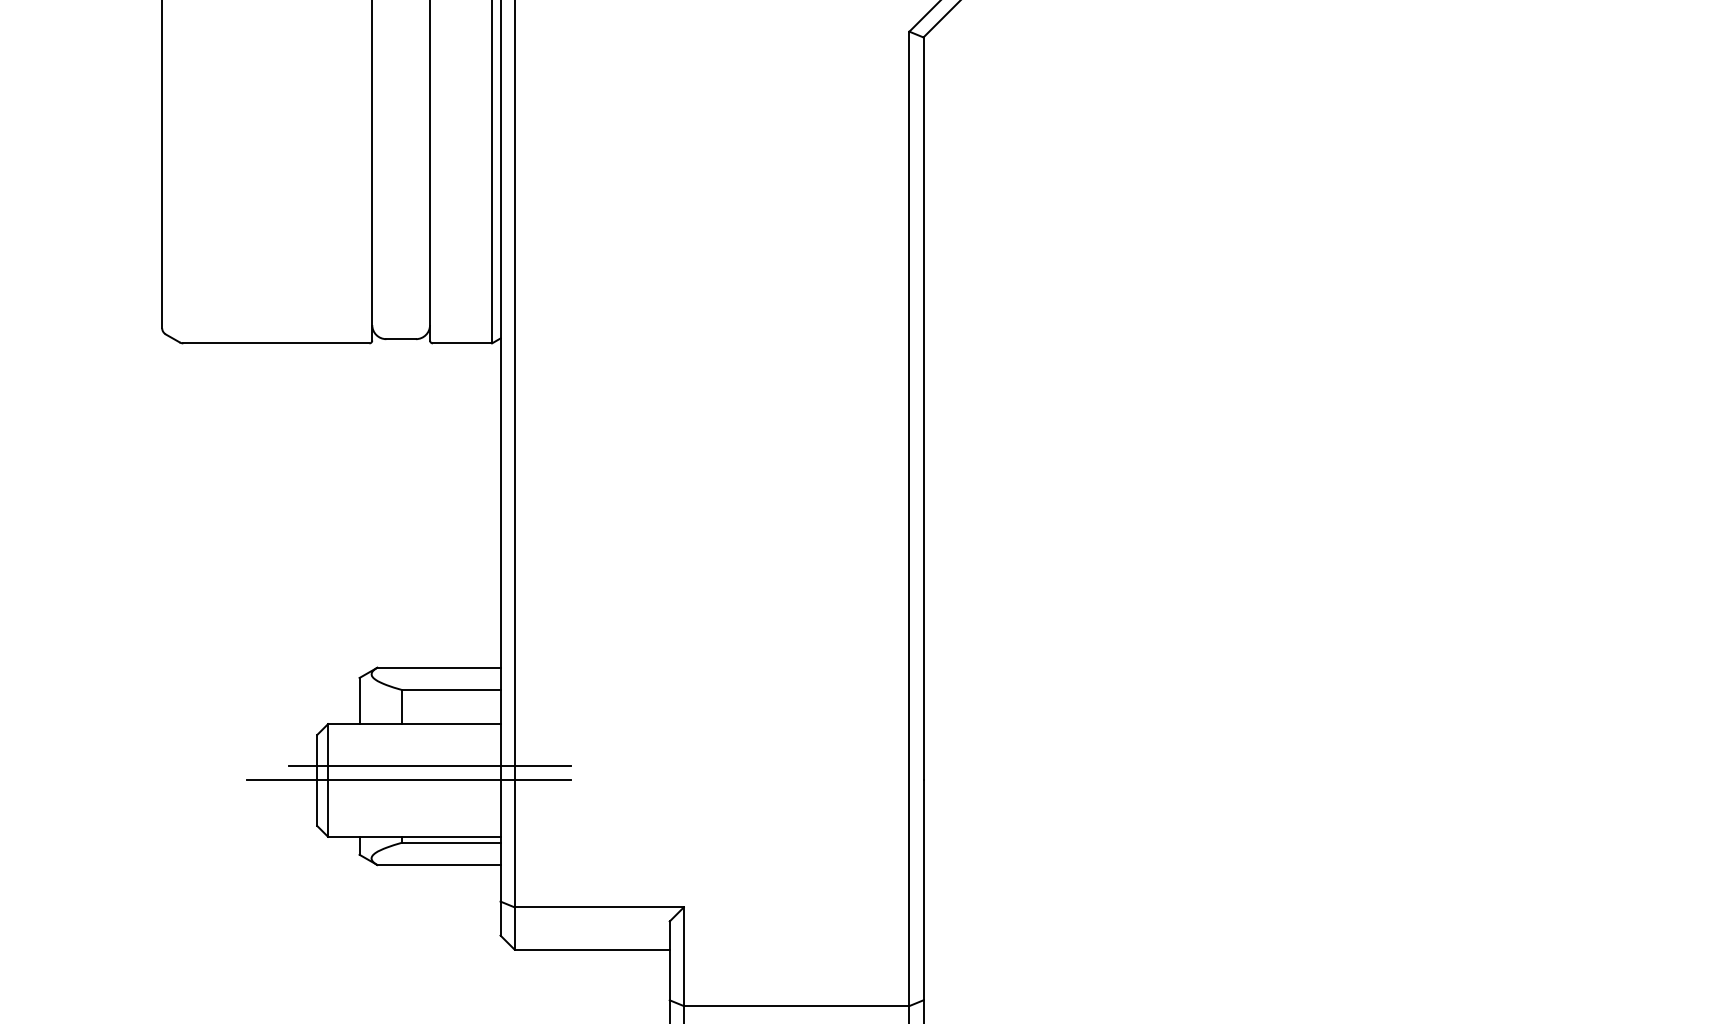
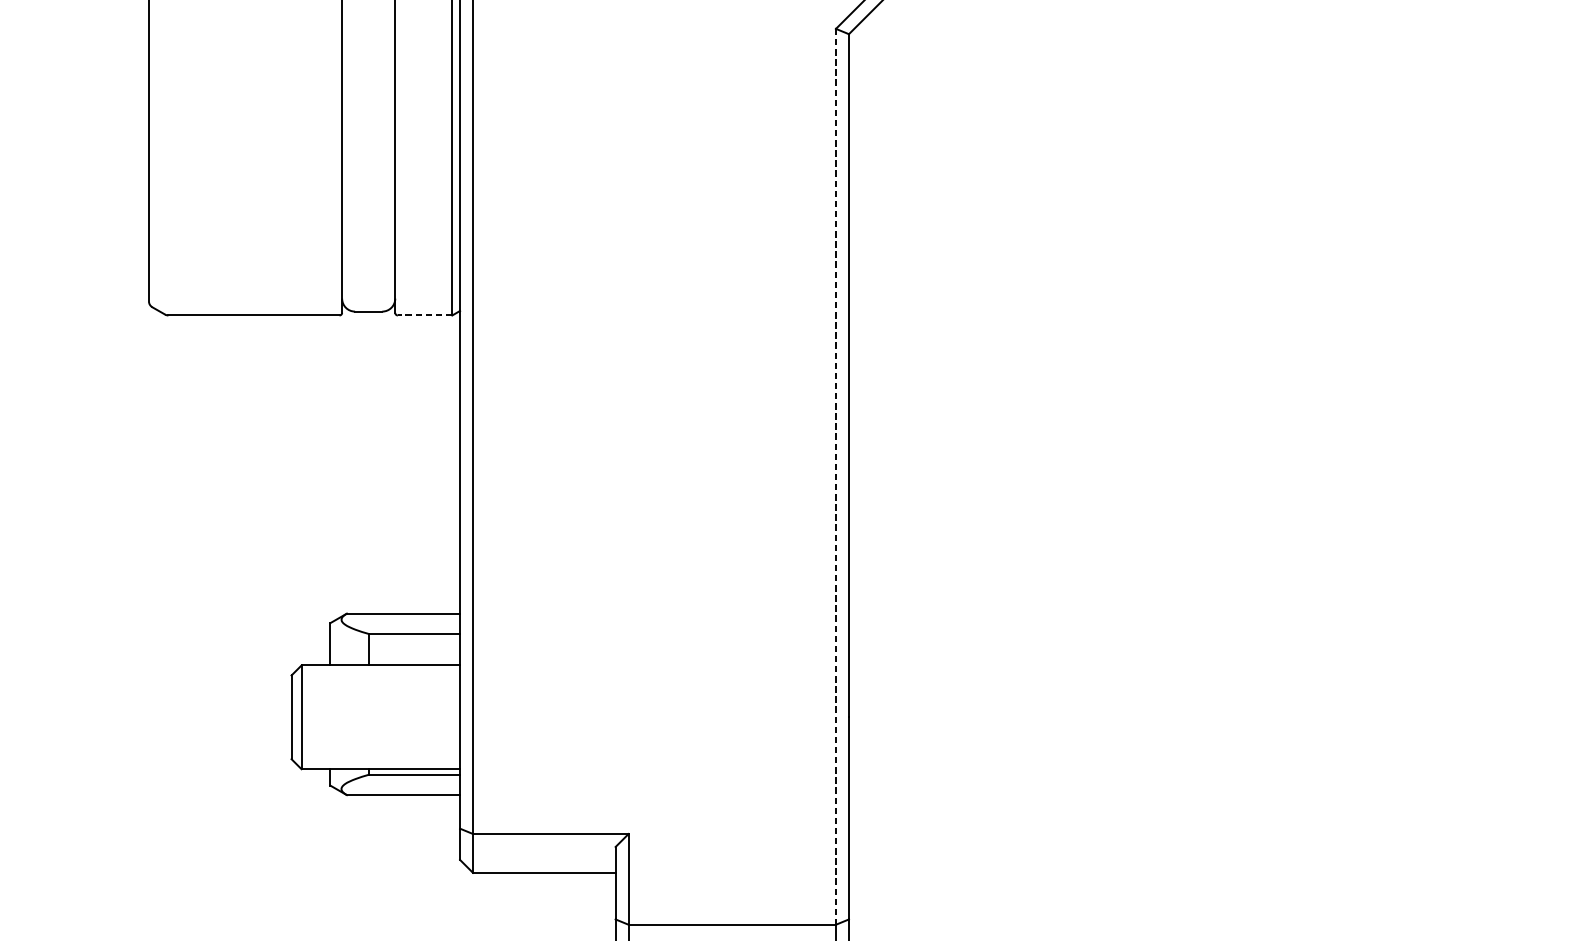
line: (462, 343) -> (425, 315), solid -> dashed
line: (909, 519) -> (836, 477), solid -> dashed
line: (430, 766) -> (395, 704), removed
line: (408, 780) -> (375, 717), removed

